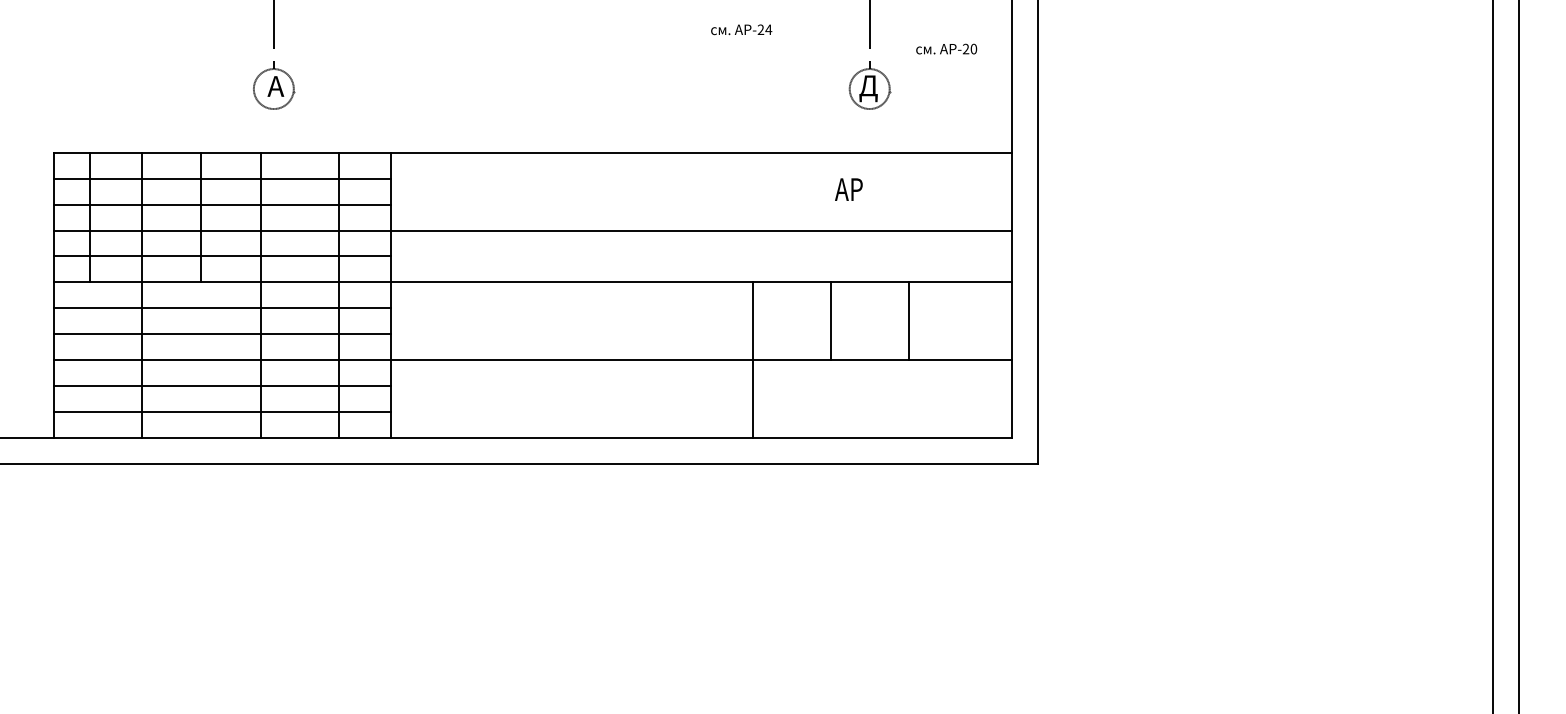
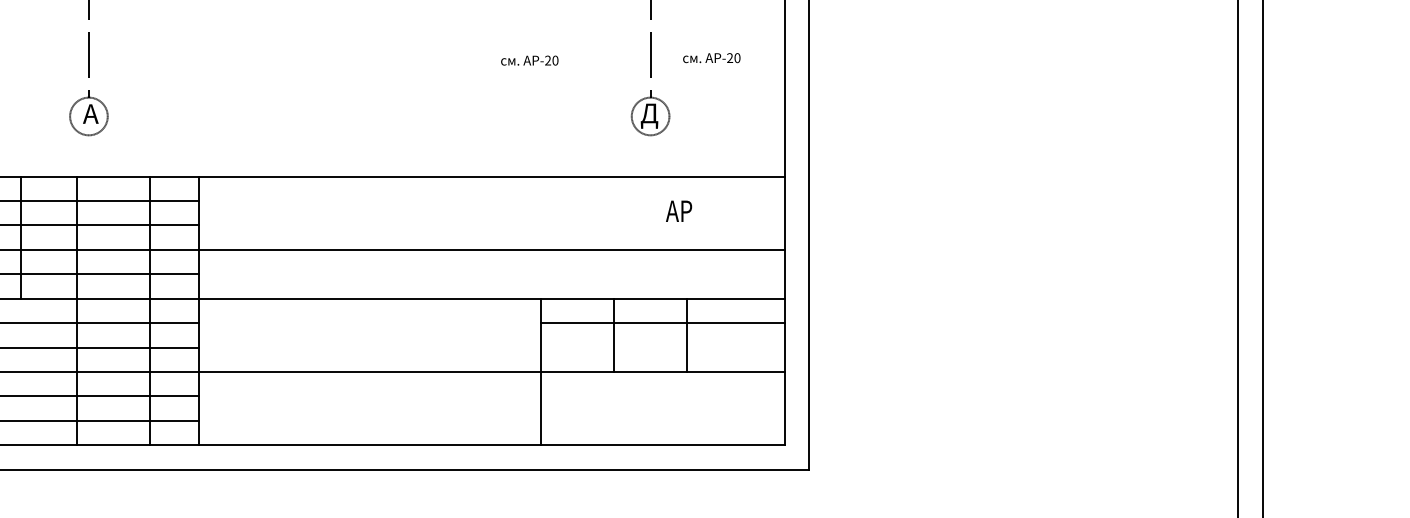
text: (768, 29) -> (555, 60), -24 -> -20
text: (946, 48) -> (711, 57), moved
text: (848, 189) -> (678, 211), moved
line: (882, 308) -> (662, 323), added

